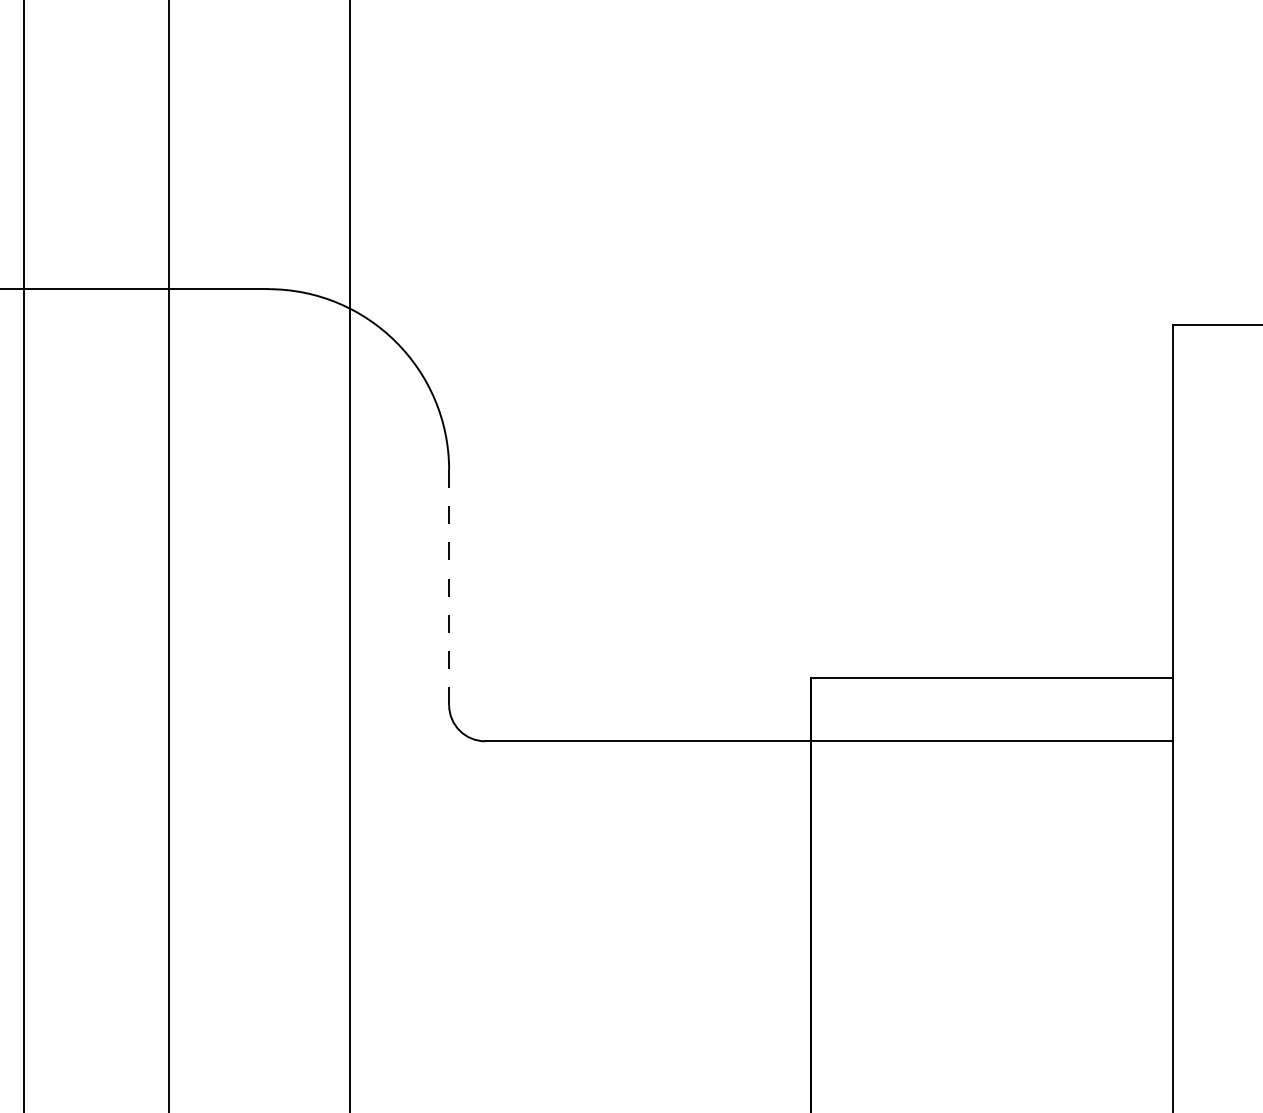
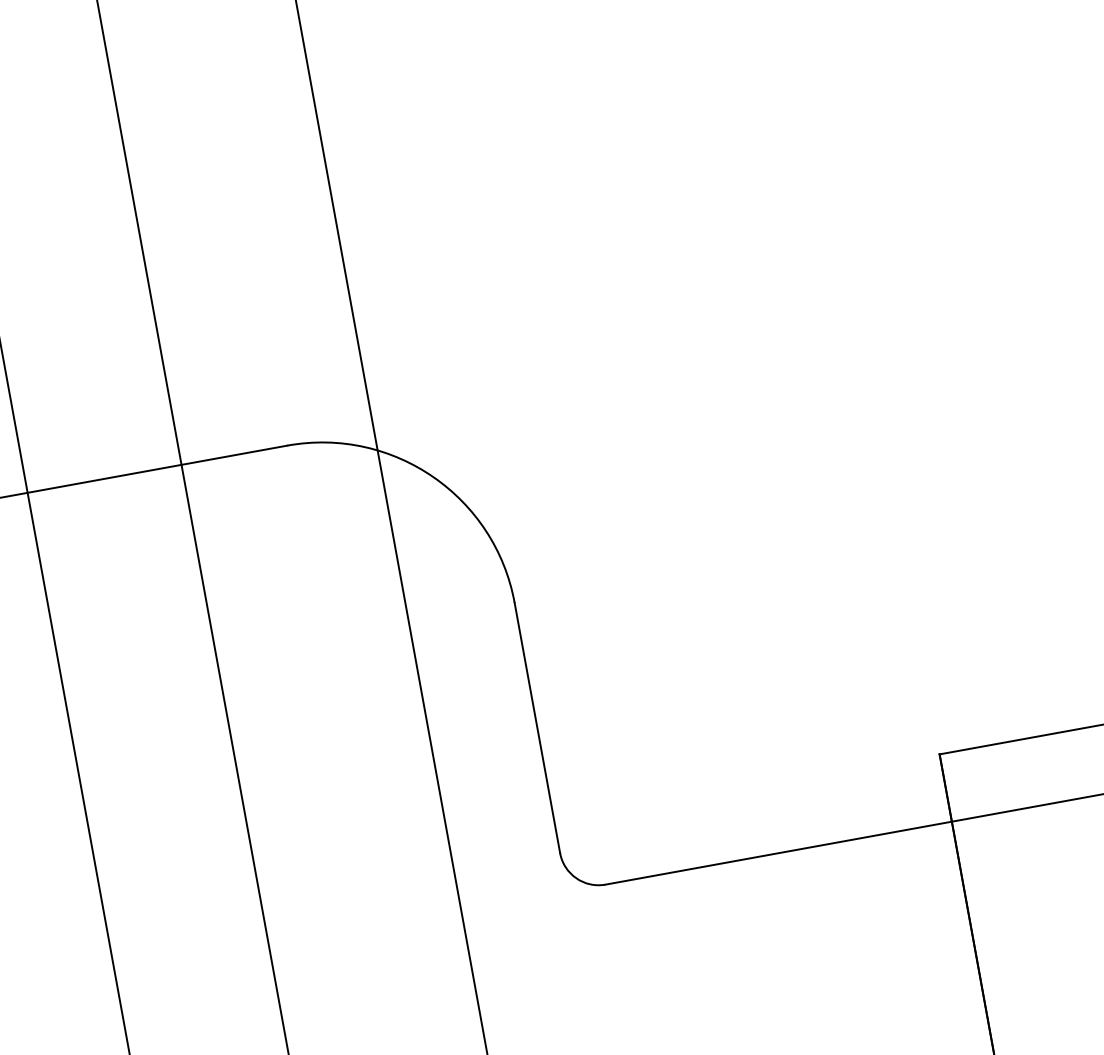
line: (449, 587) -> (537, 727), dashed -> solid

